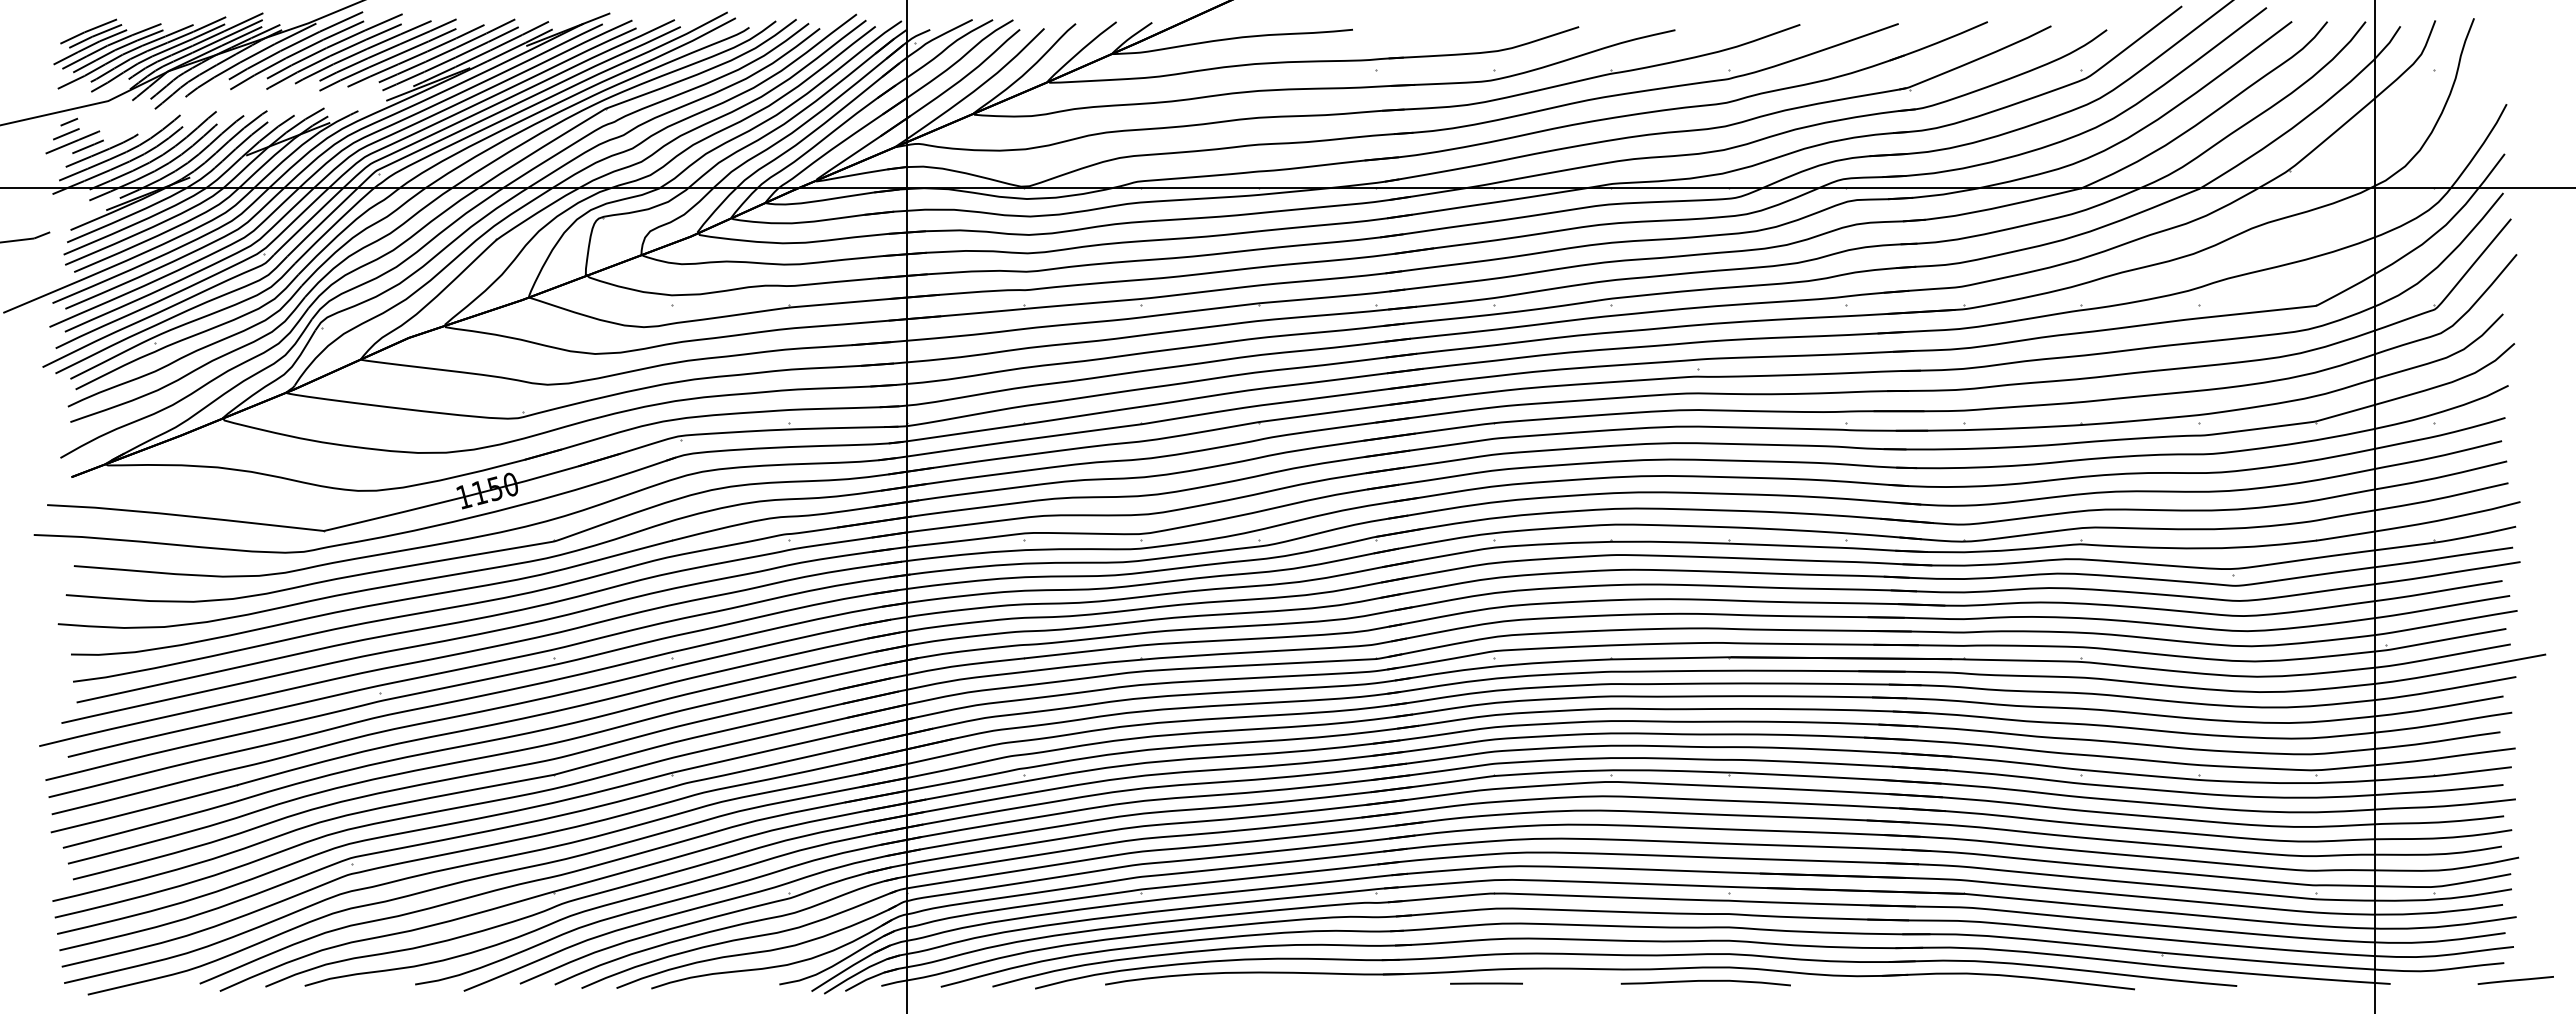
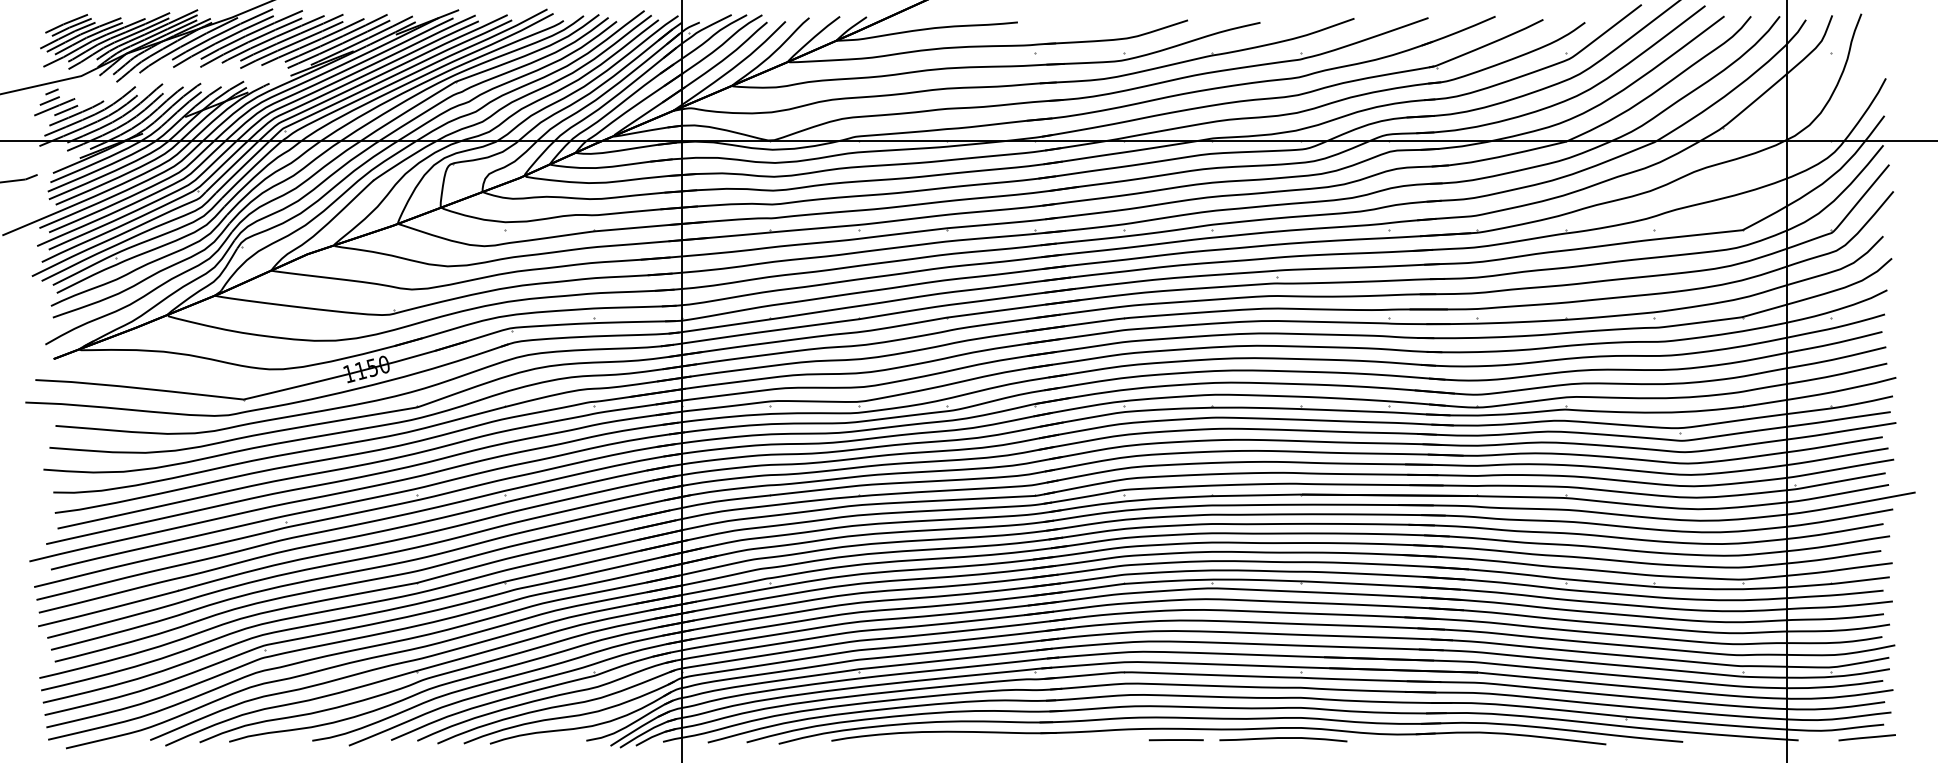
line: (2515, 980) -> (1866, 737), moved
line: (1486, 983) -> (1176, 740), moved

